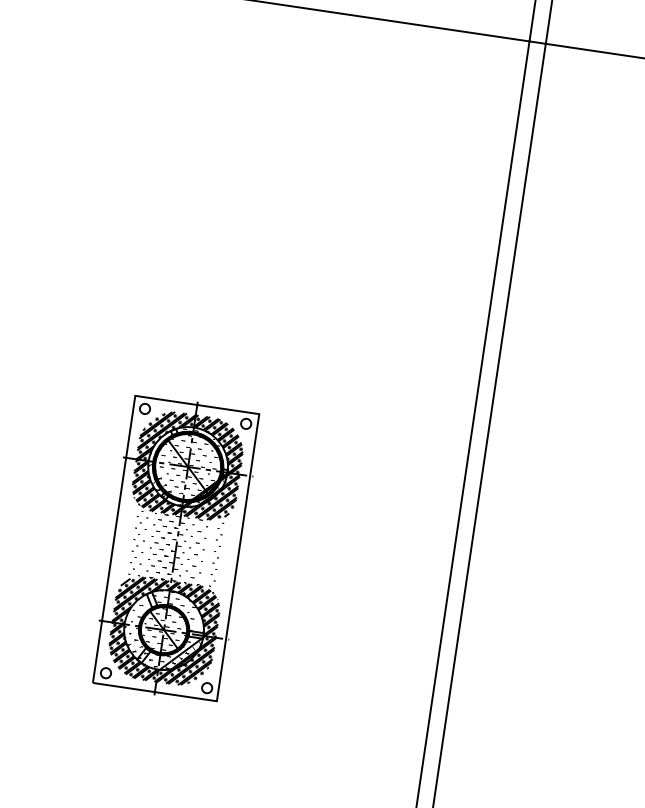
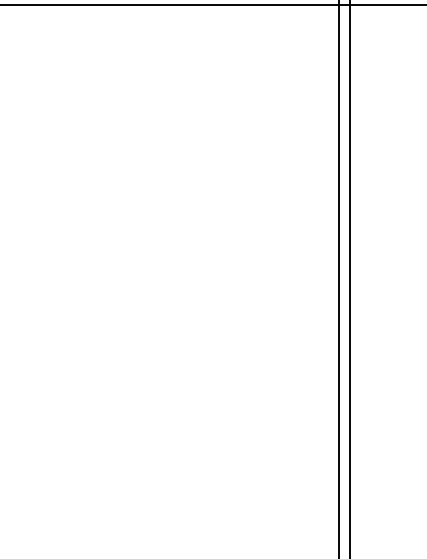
part: (175, 547) -> (157, 367), removed

